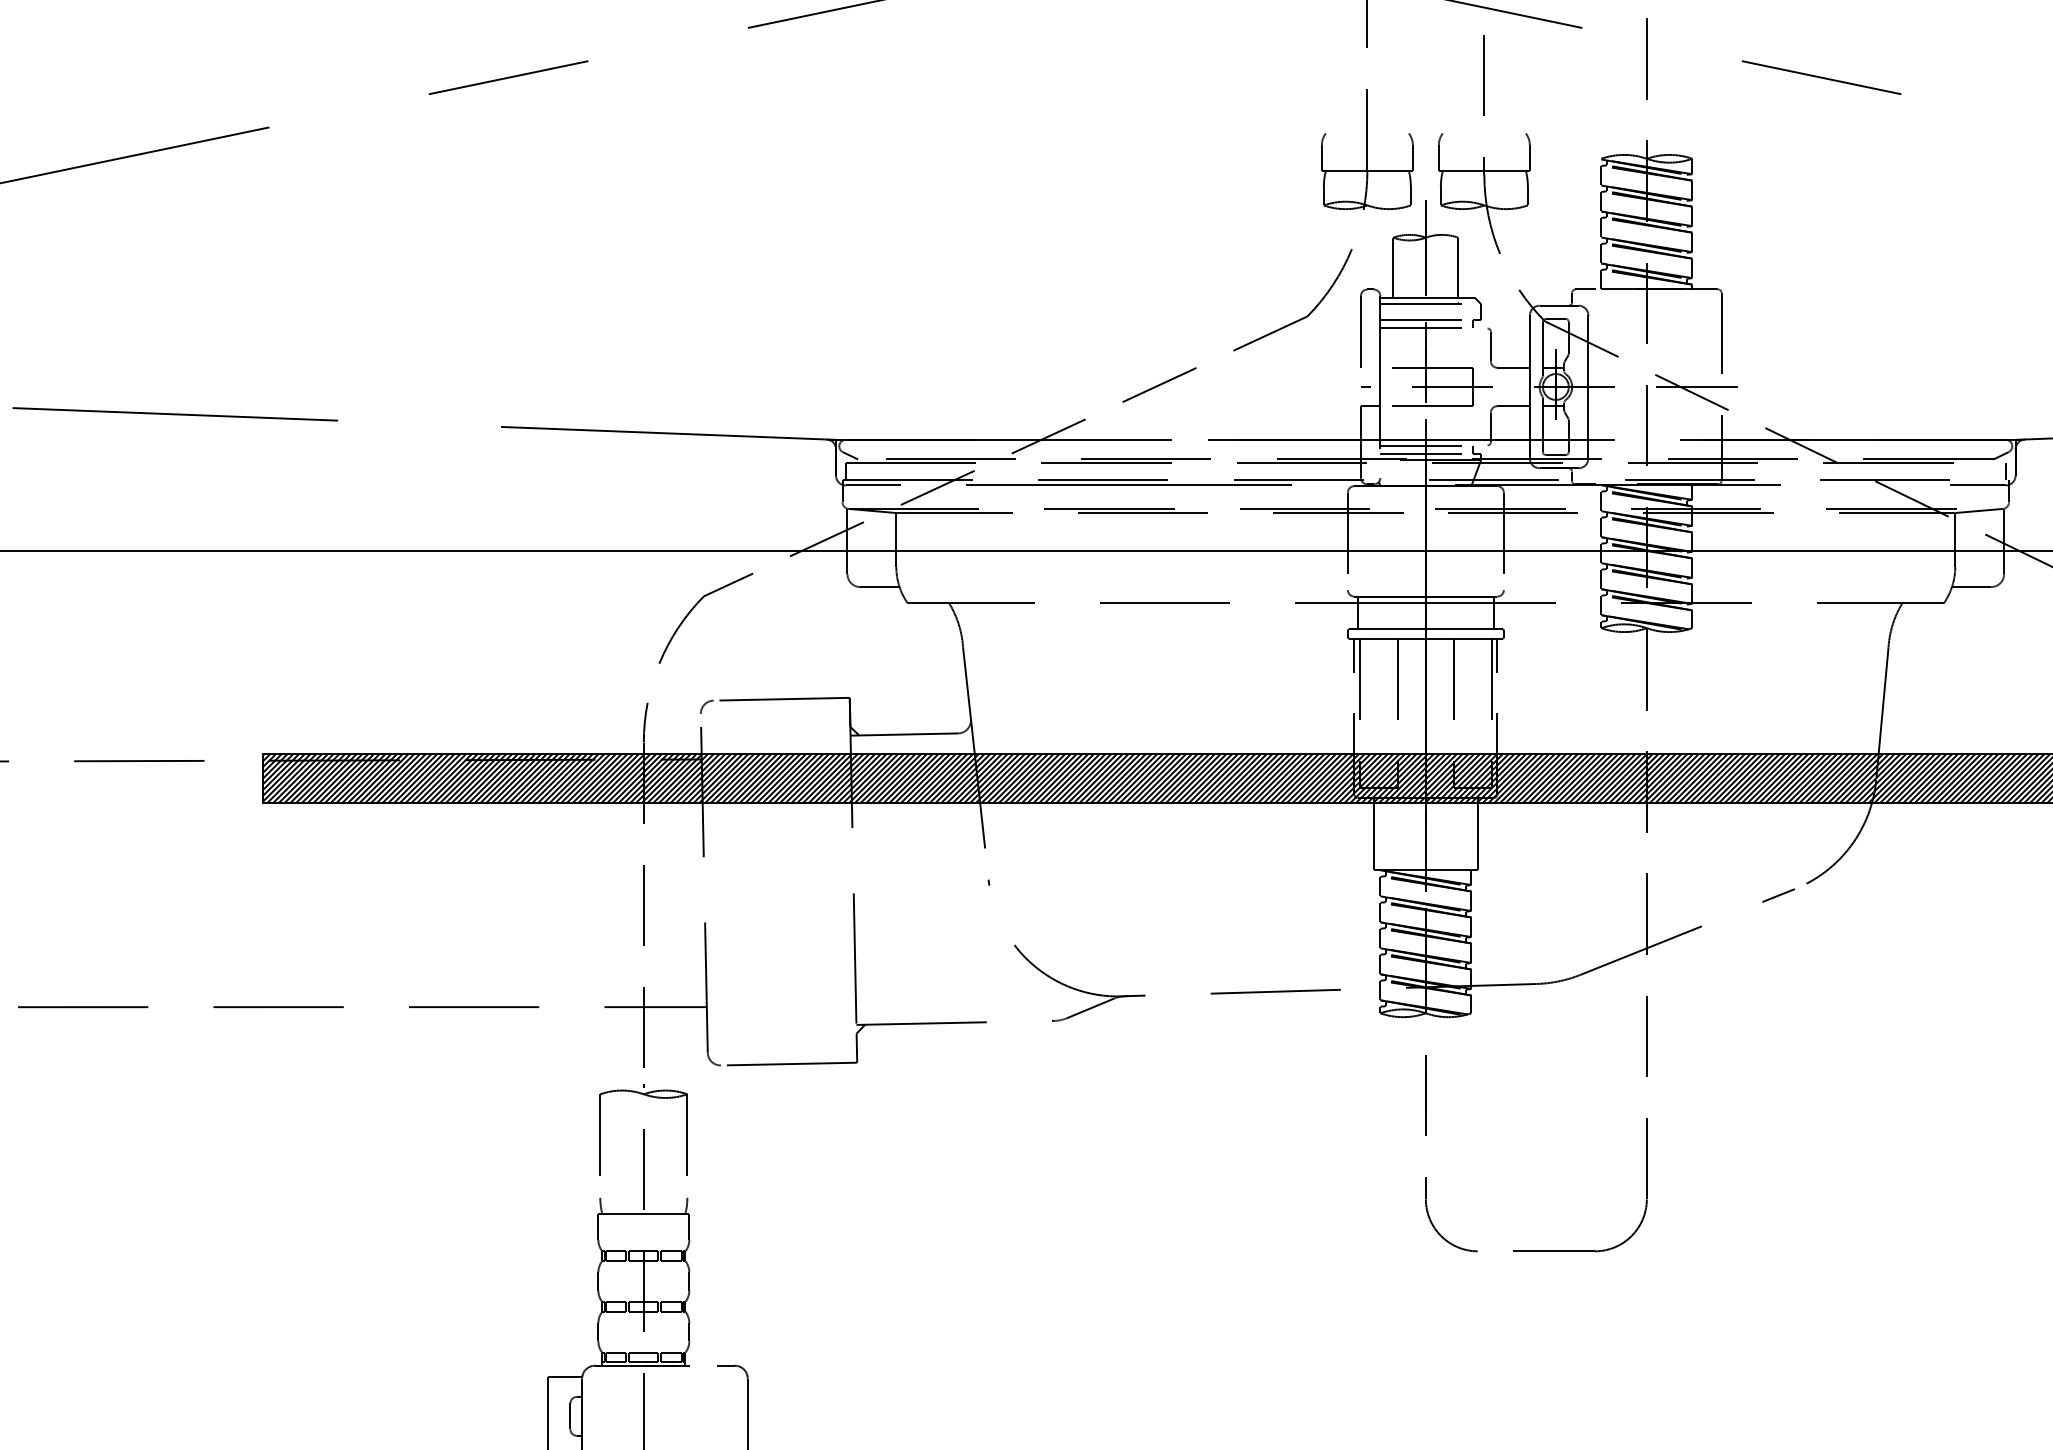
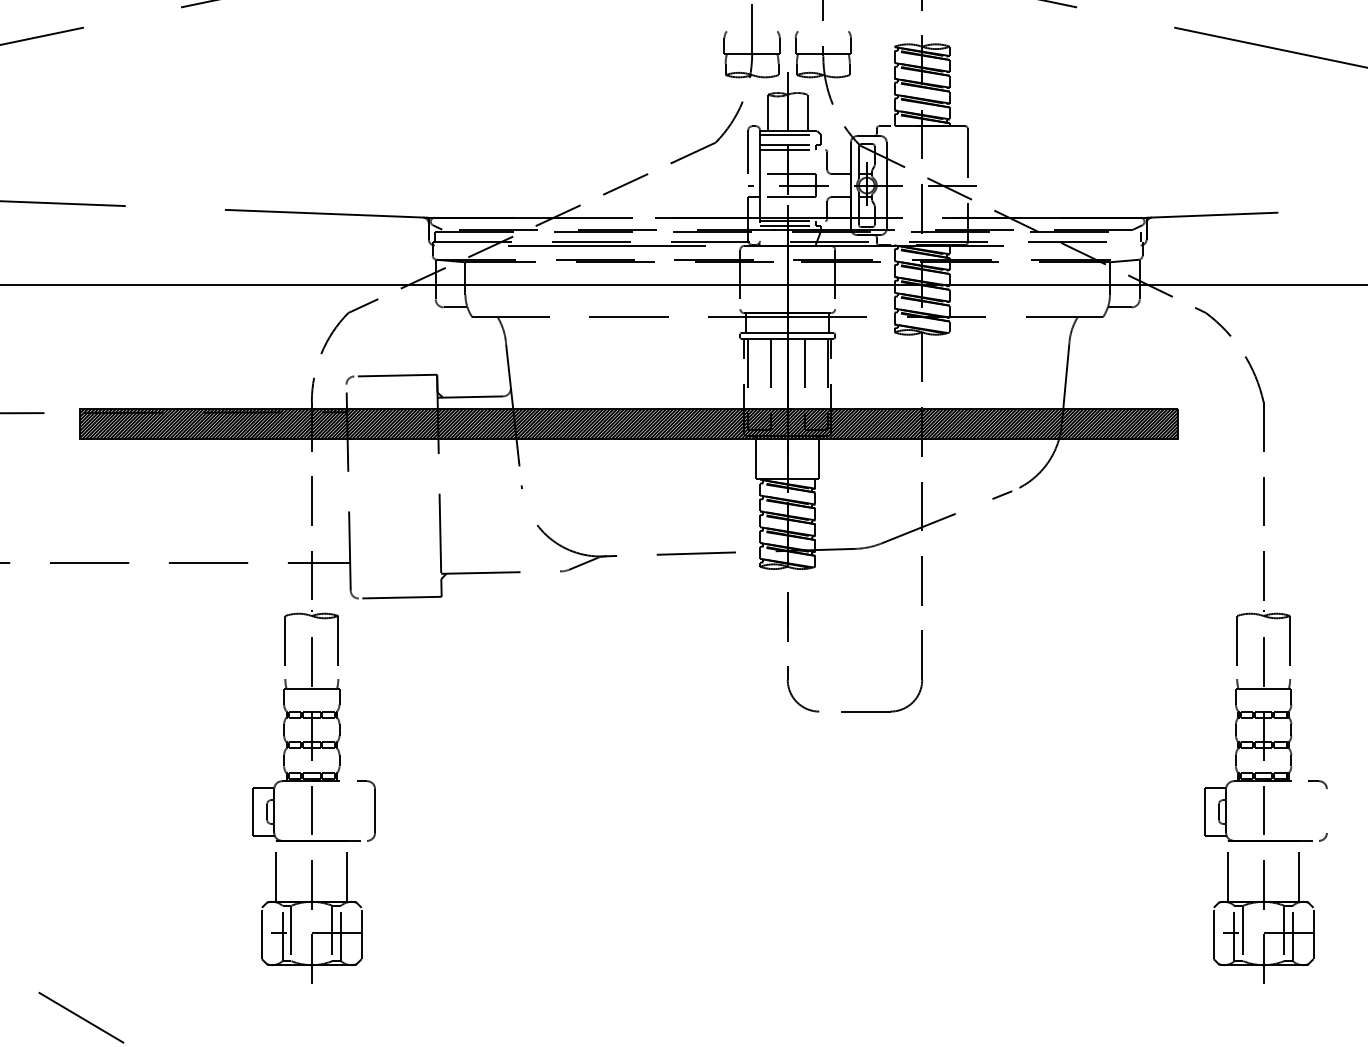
line: (873, 485) -> (451, 245), removed
line: (1977, 485) -> (1123, 245), removed

